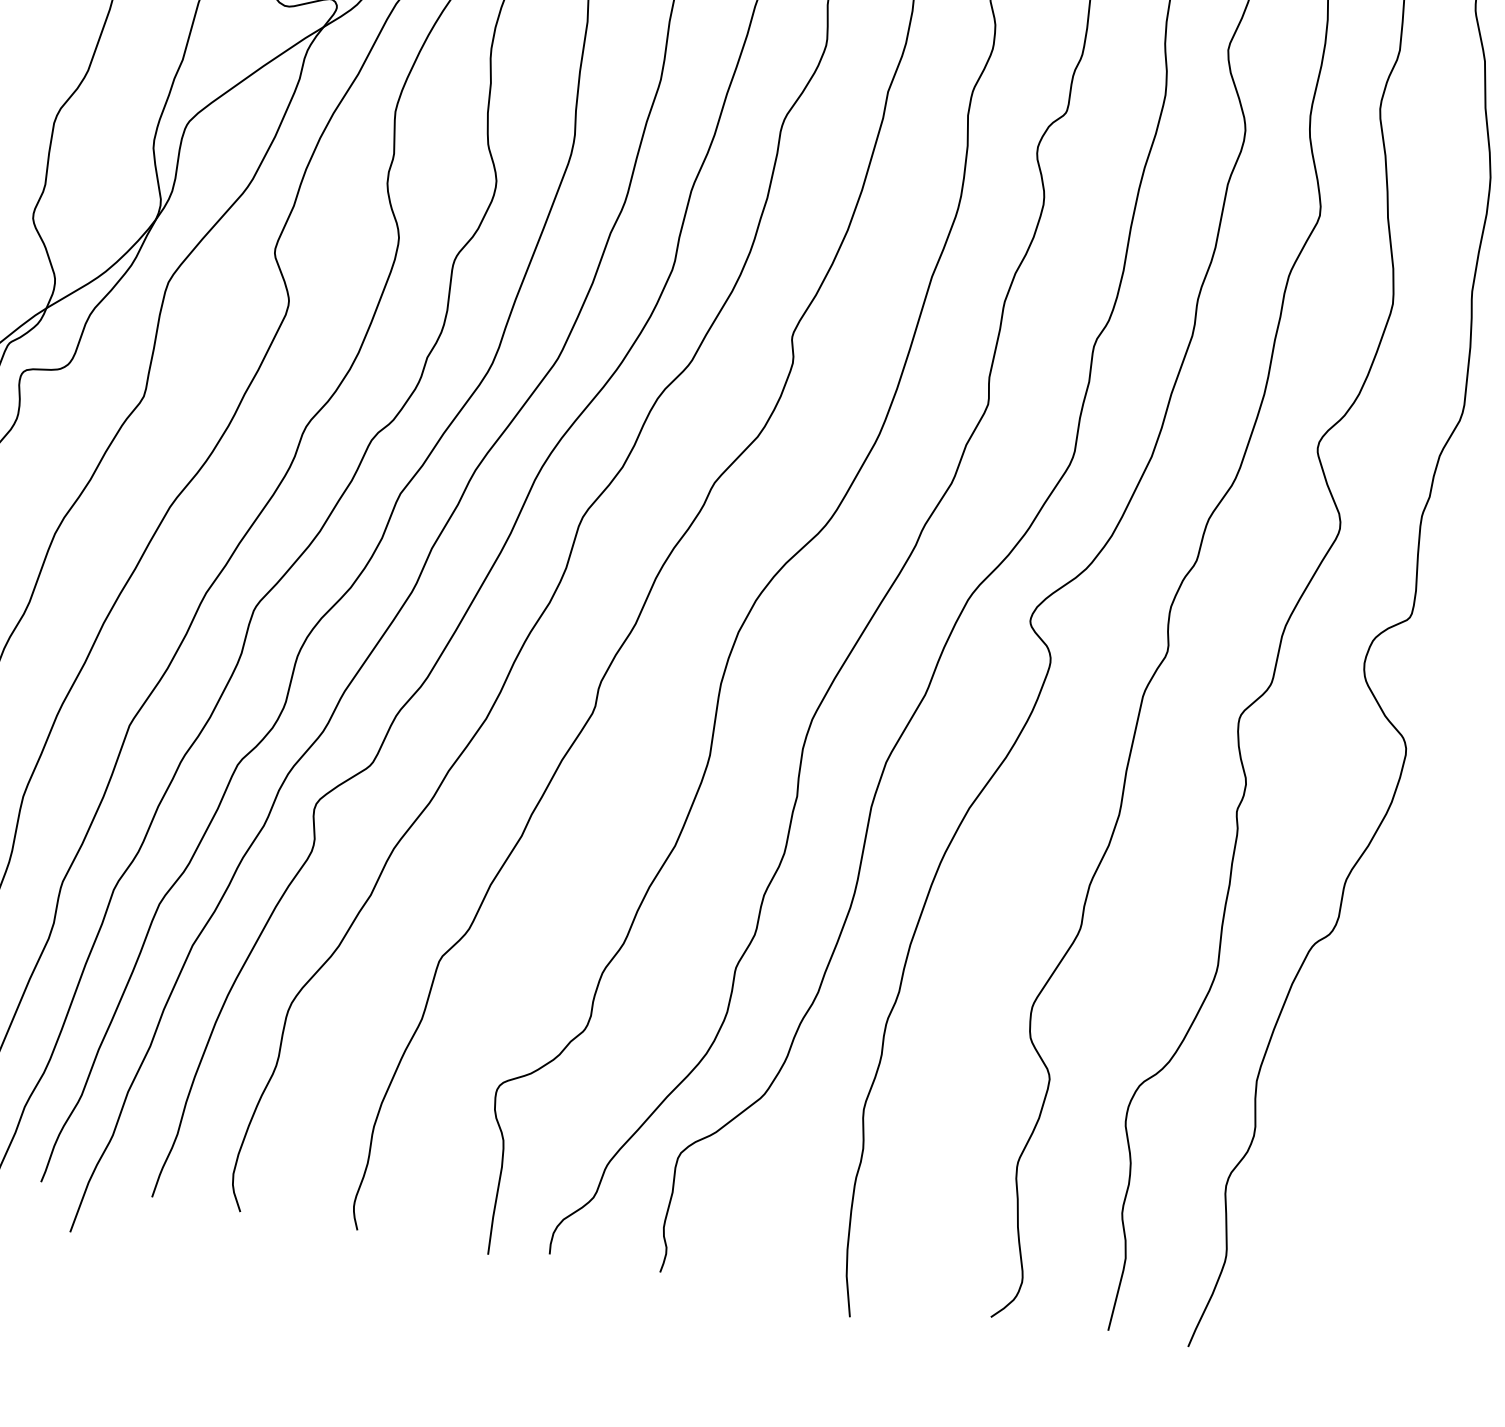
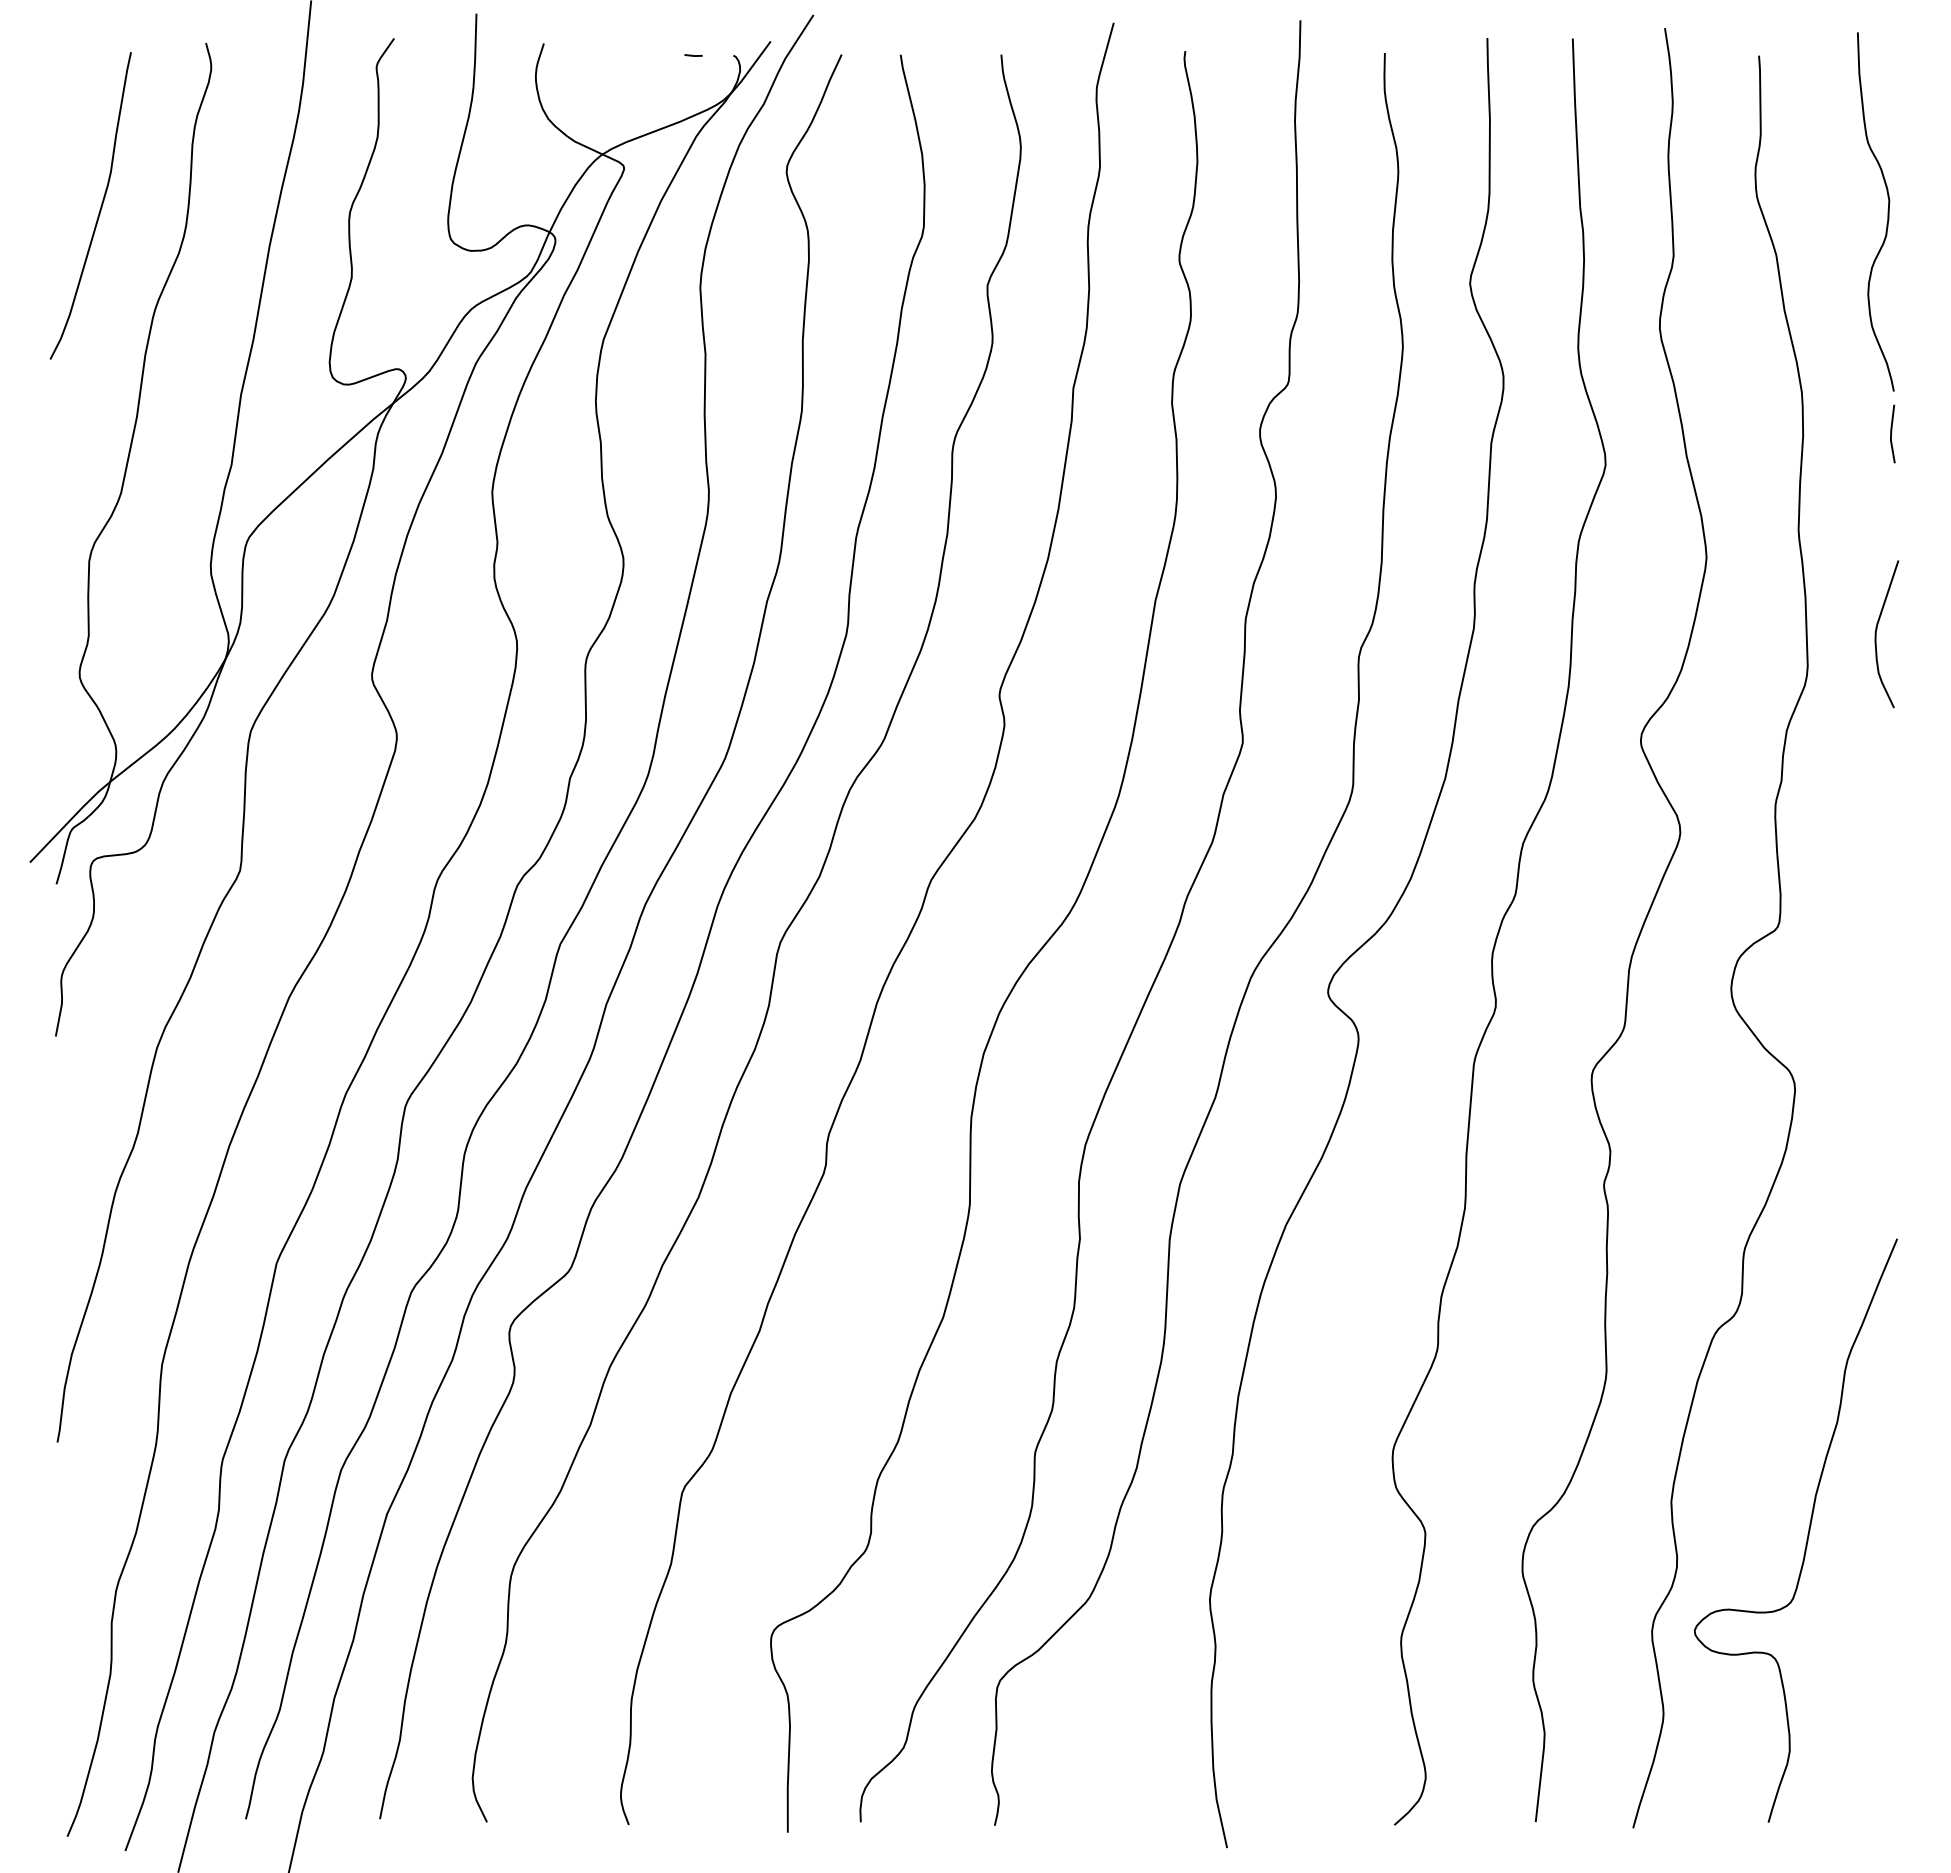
curve: (1365, 1122) -> (1807, 1533), added

